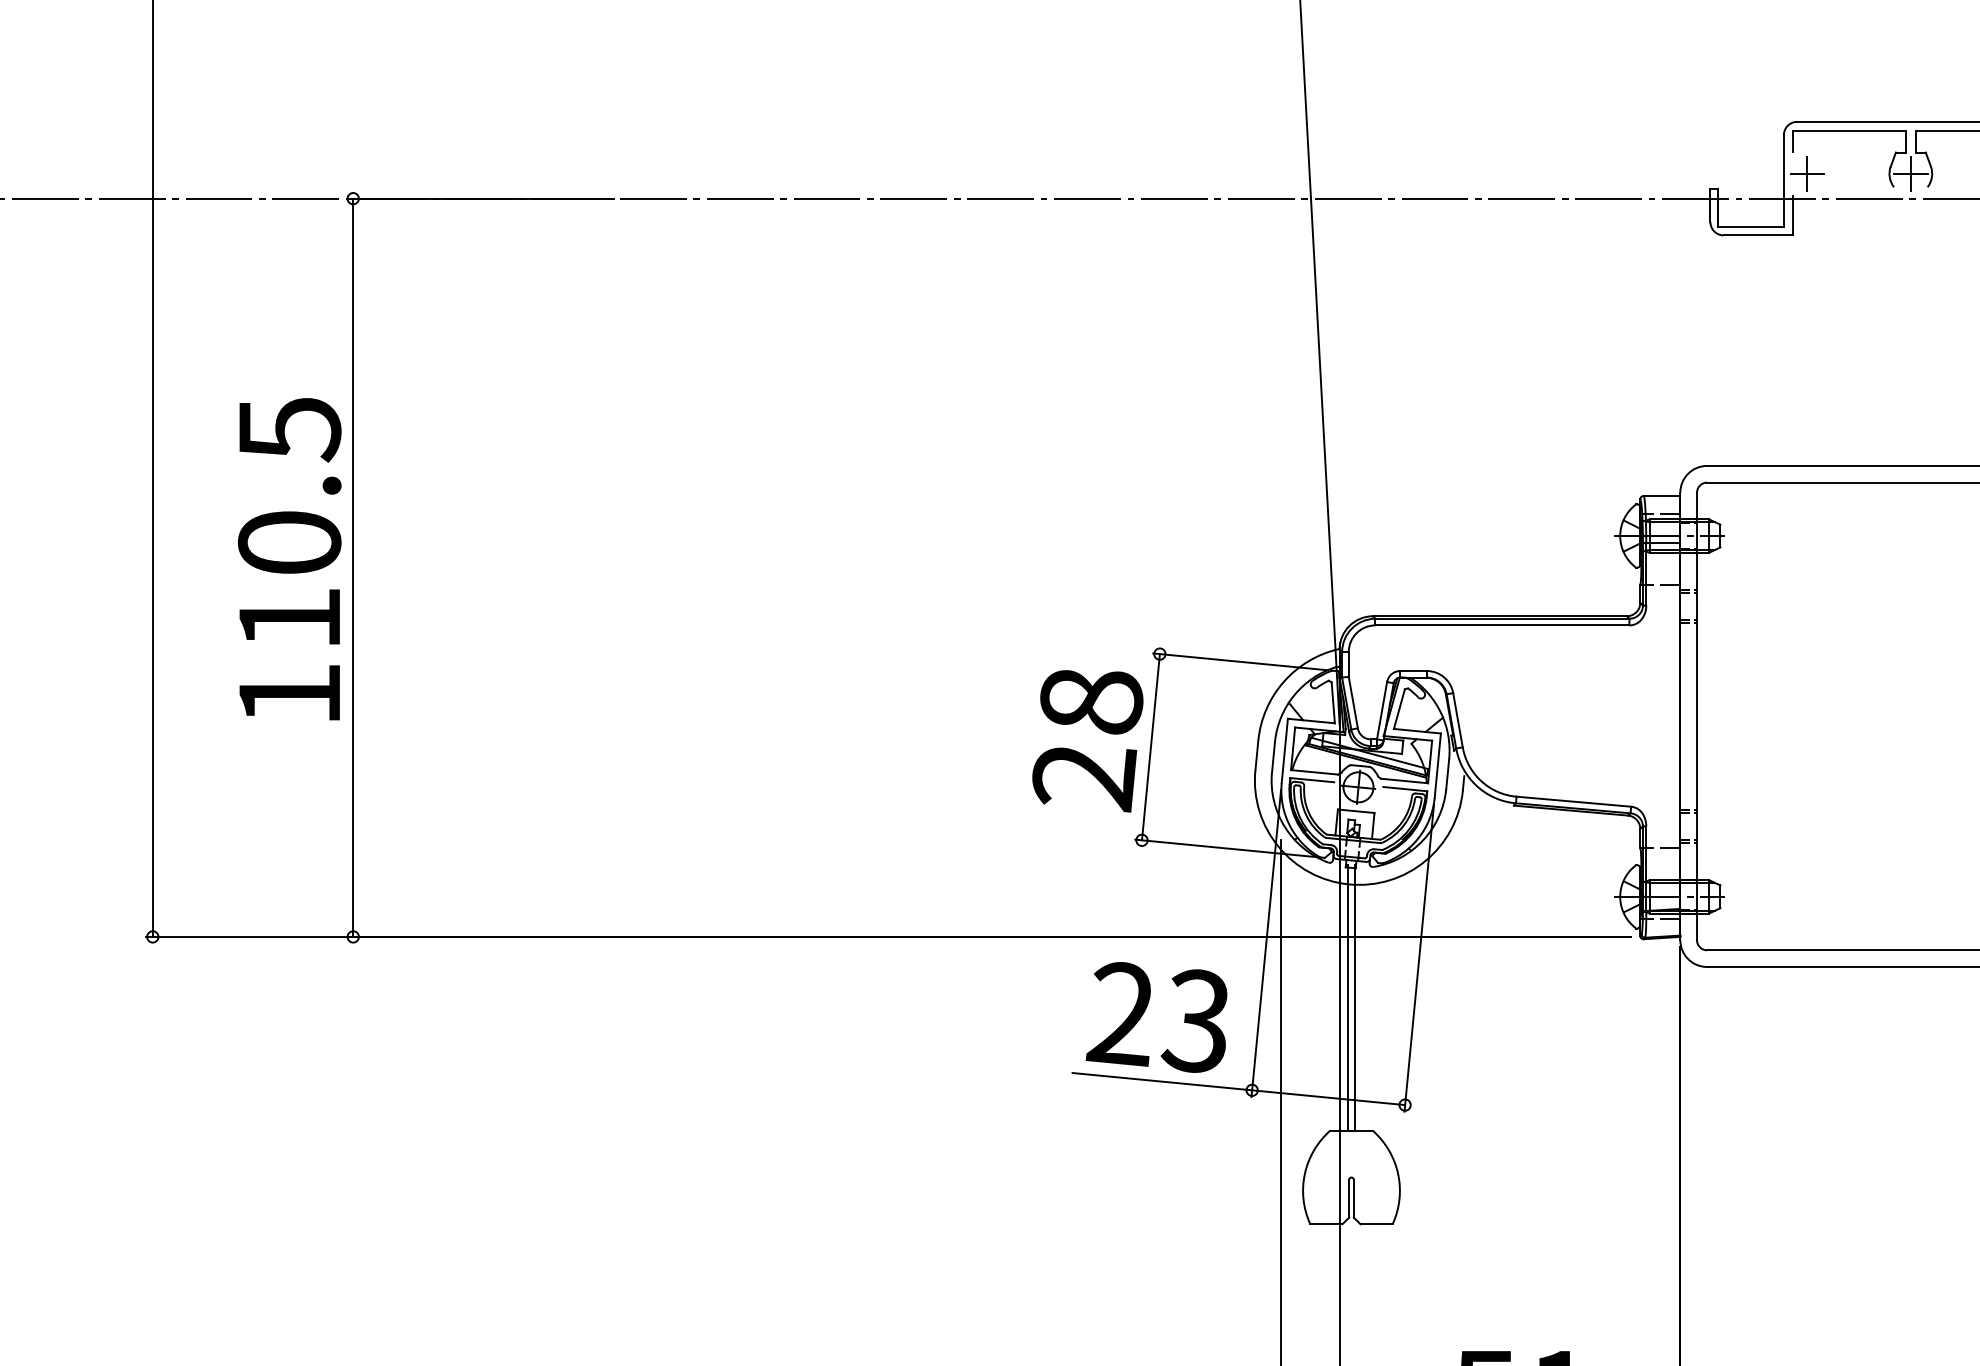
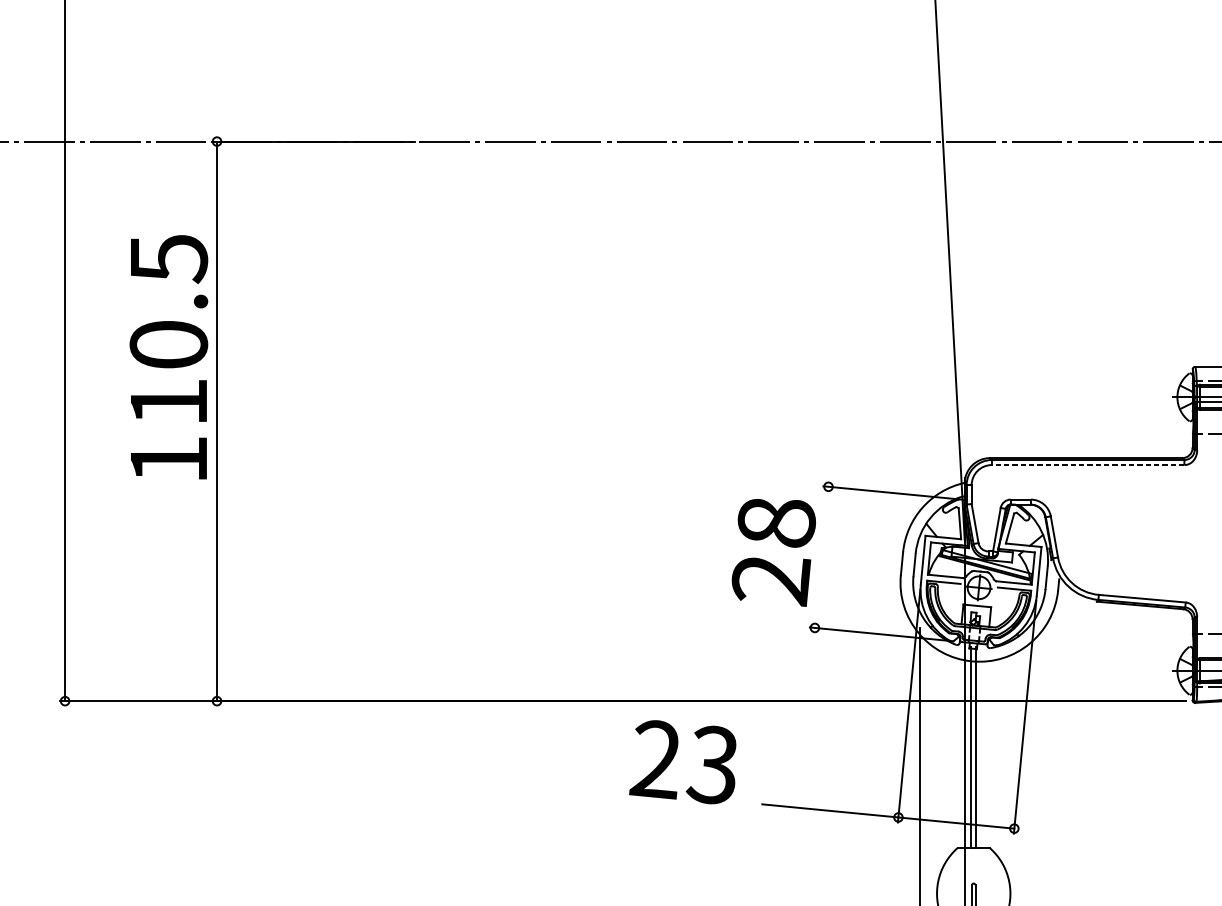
text: (289, 559) -> (168, 357), moved
line: (1501, 625) -> (1087, 465), solid -> dashed
line: (1150, 747) -> (821, 557), removed
text: (1156, 1017) -> (682, 762), moved

